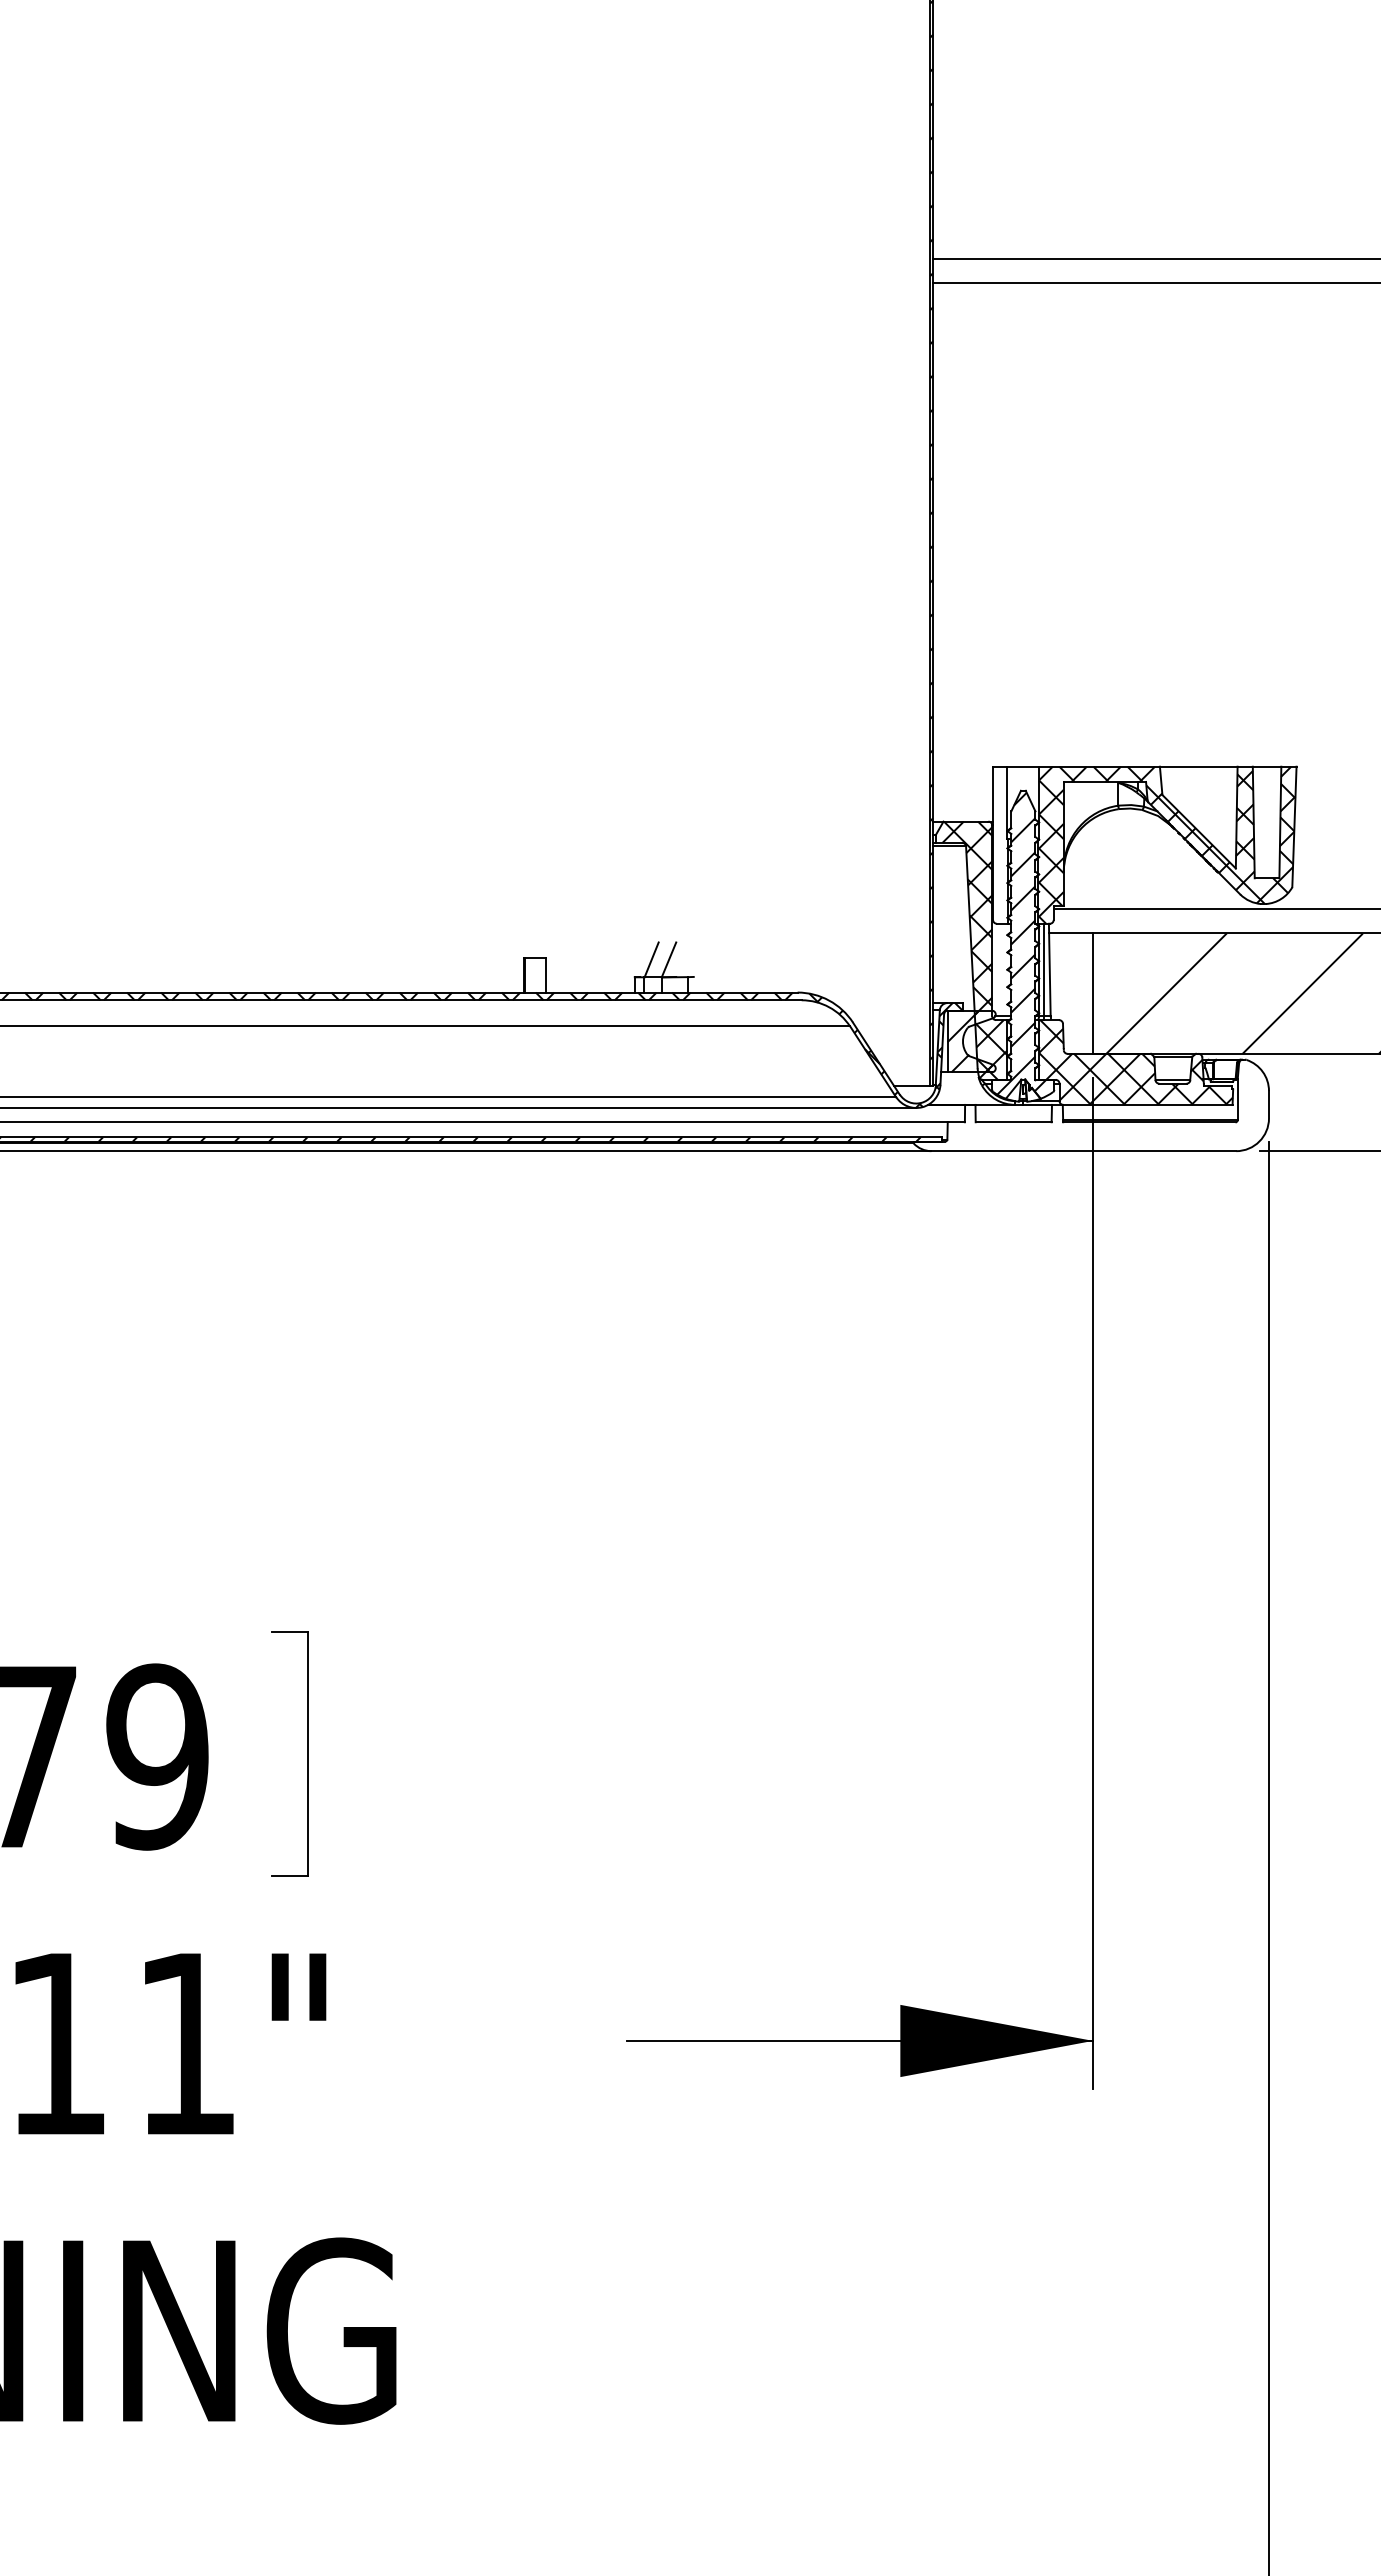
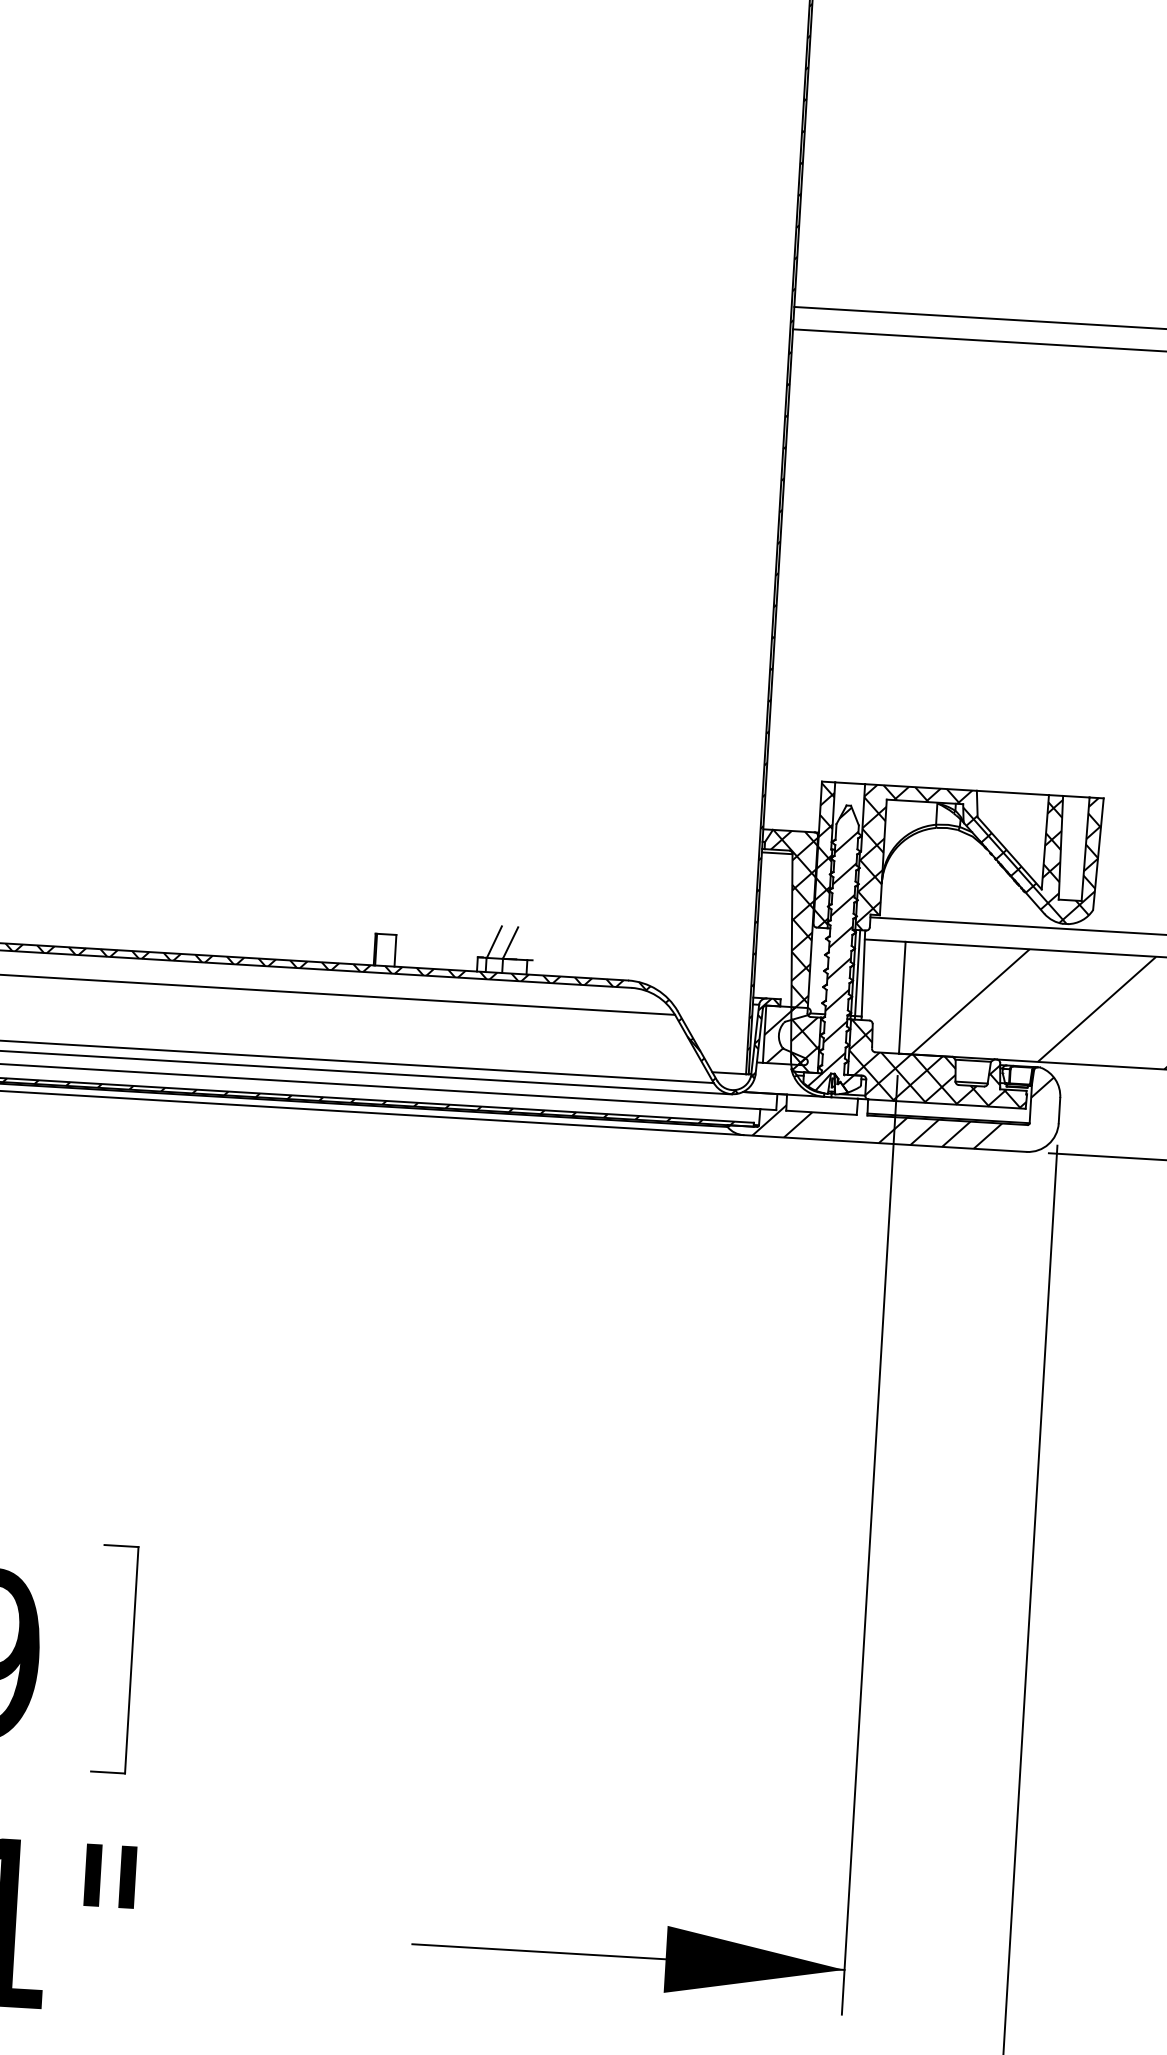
hatch: (1000, 845) -> (824, 855), added
hatch: (1087, 1110) -> (890, 1105), added

